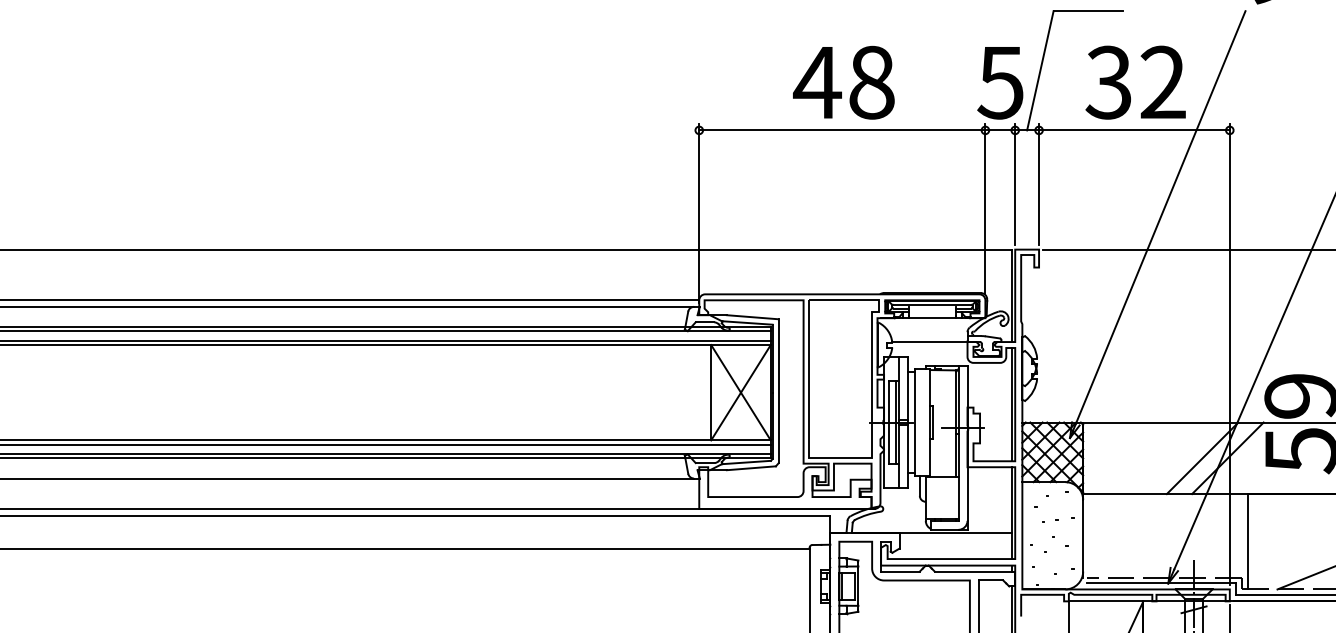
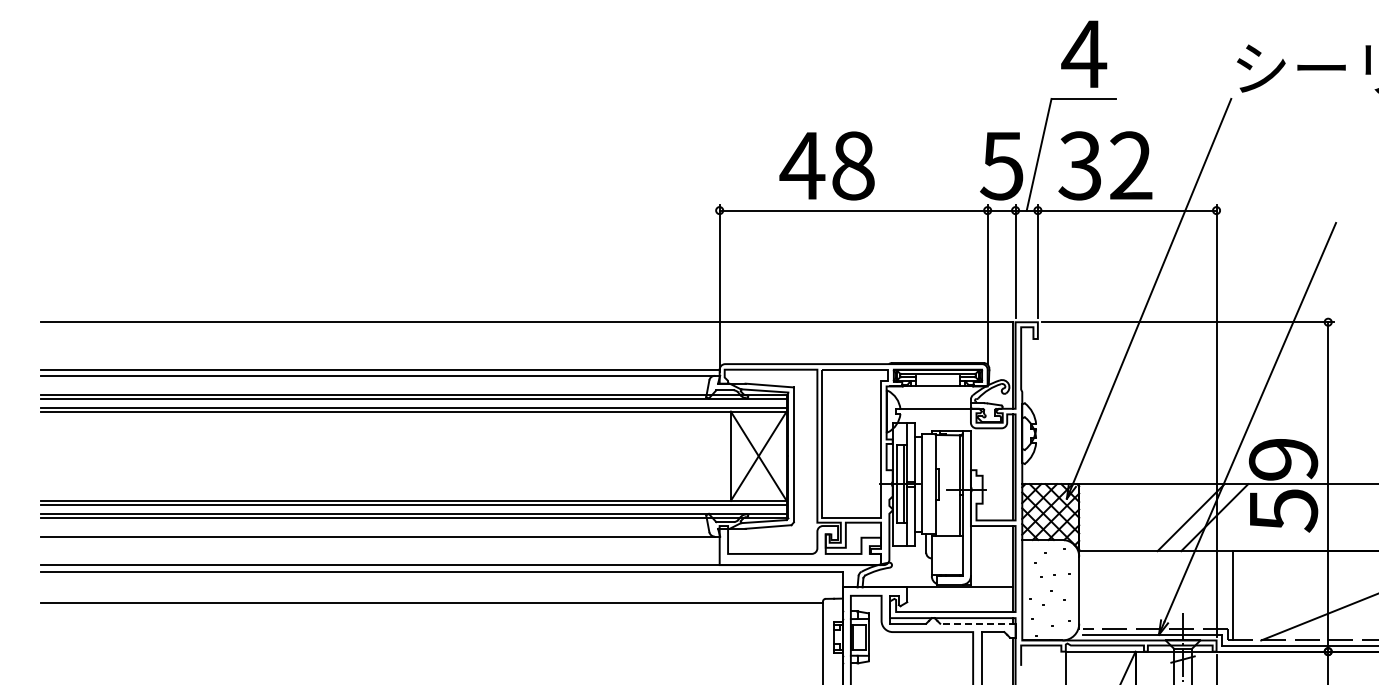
text: (843, 82) -> (826, 165), moved
text: (1135, 82) -> (1105, 165), moved
line: (974, 571) -> (977, 623), solid -> dashed

